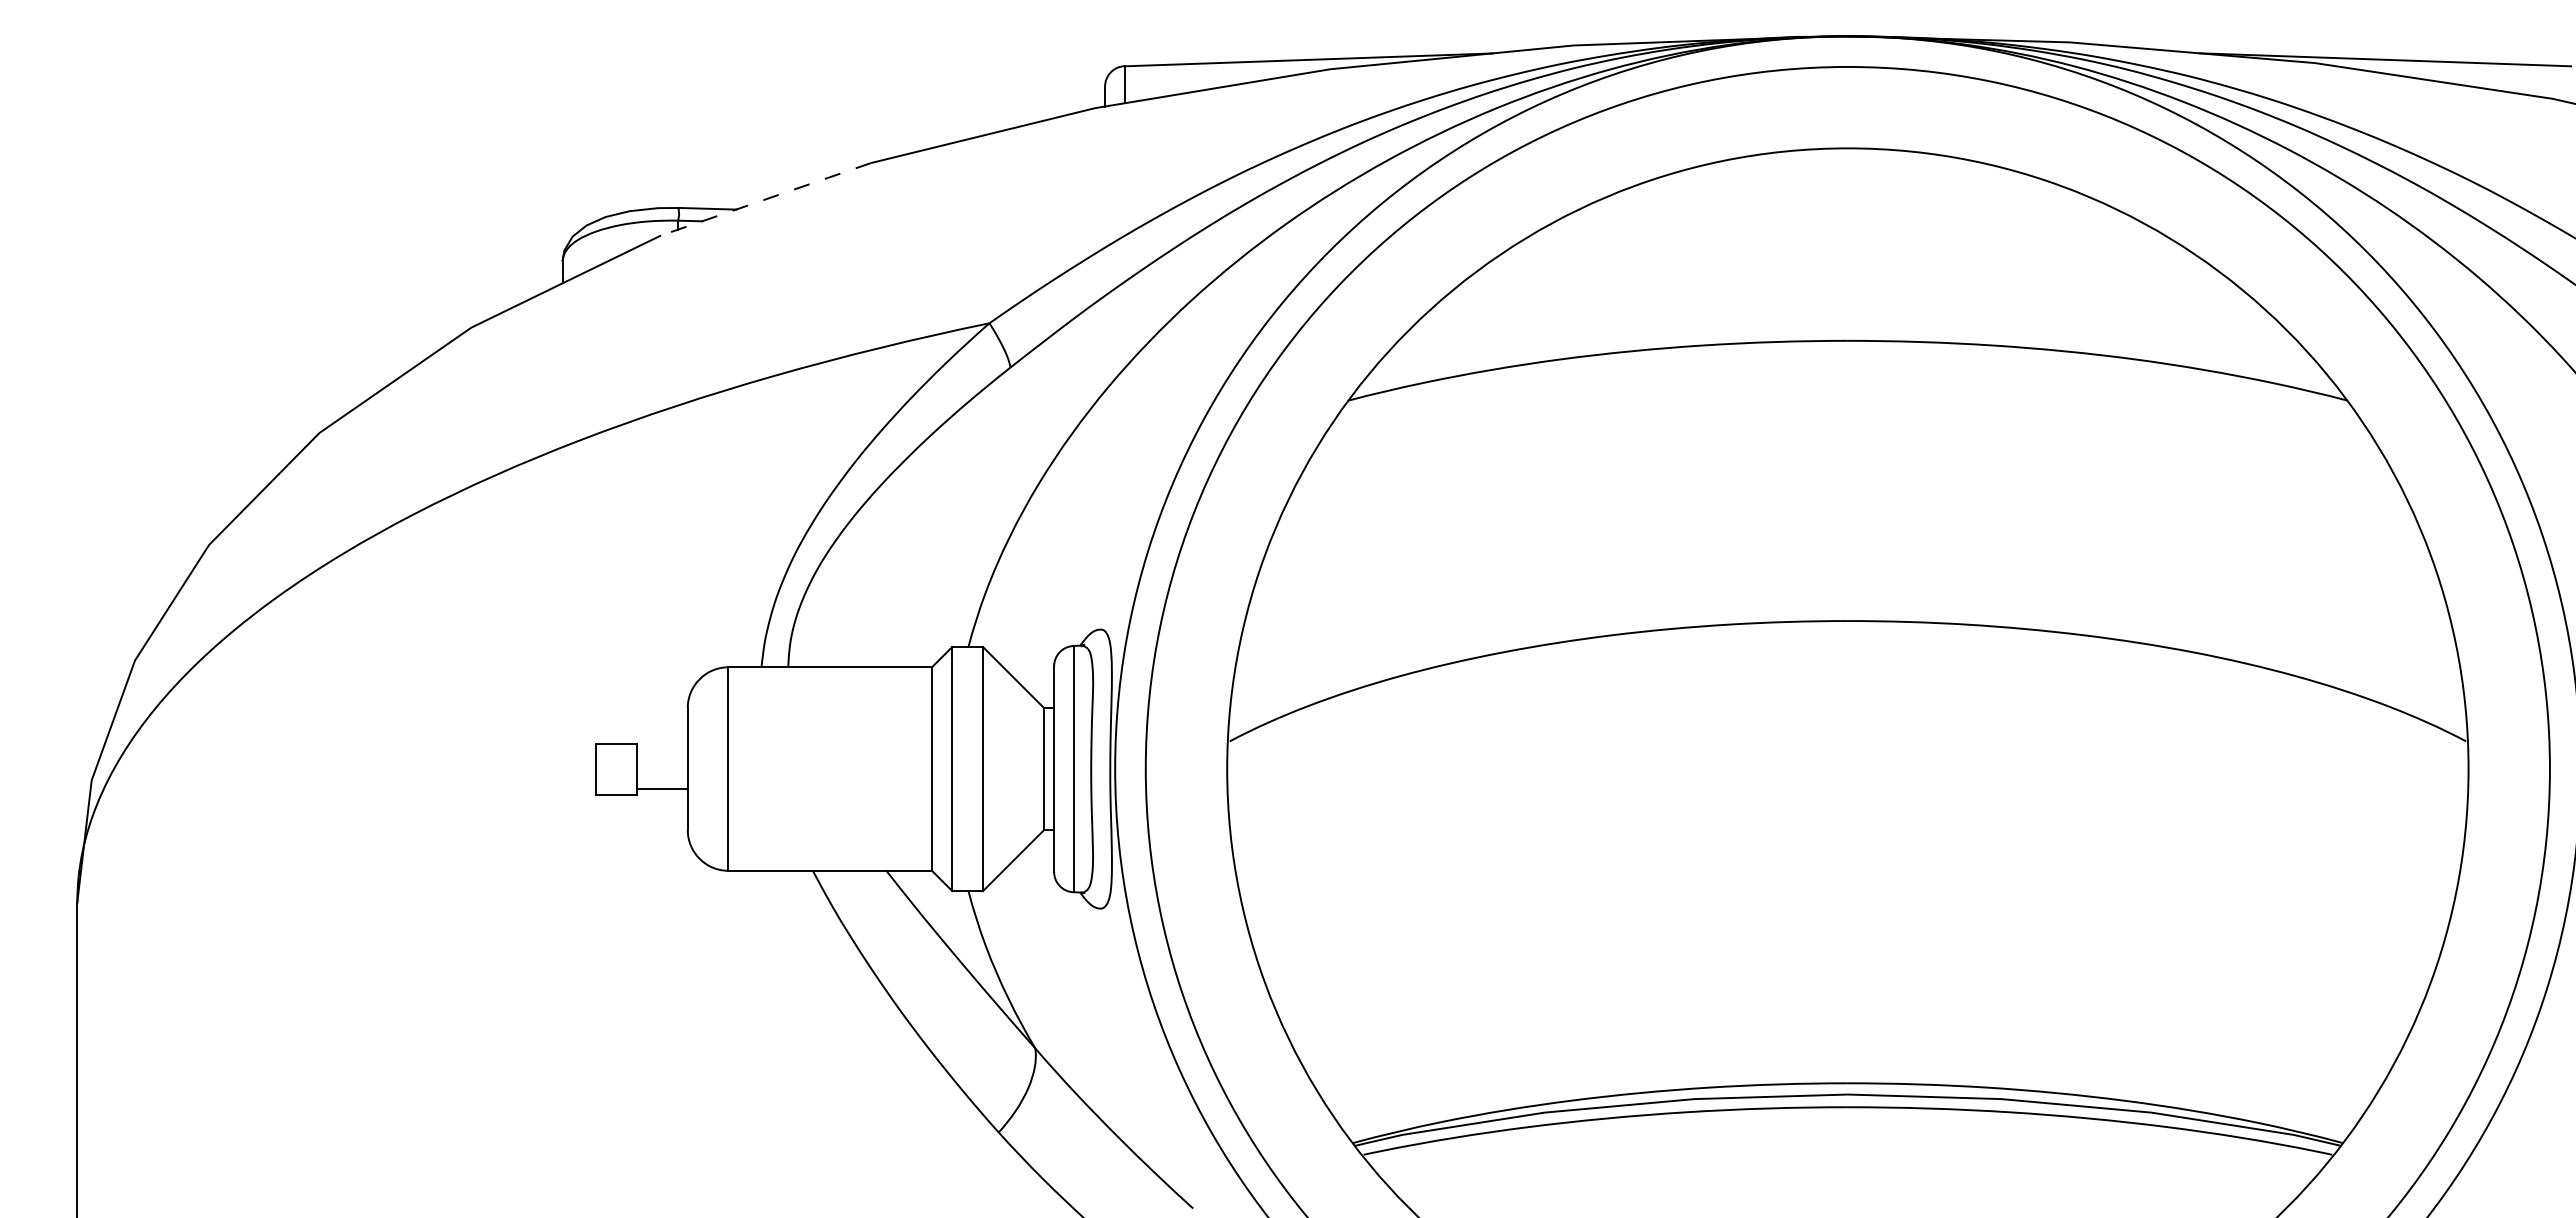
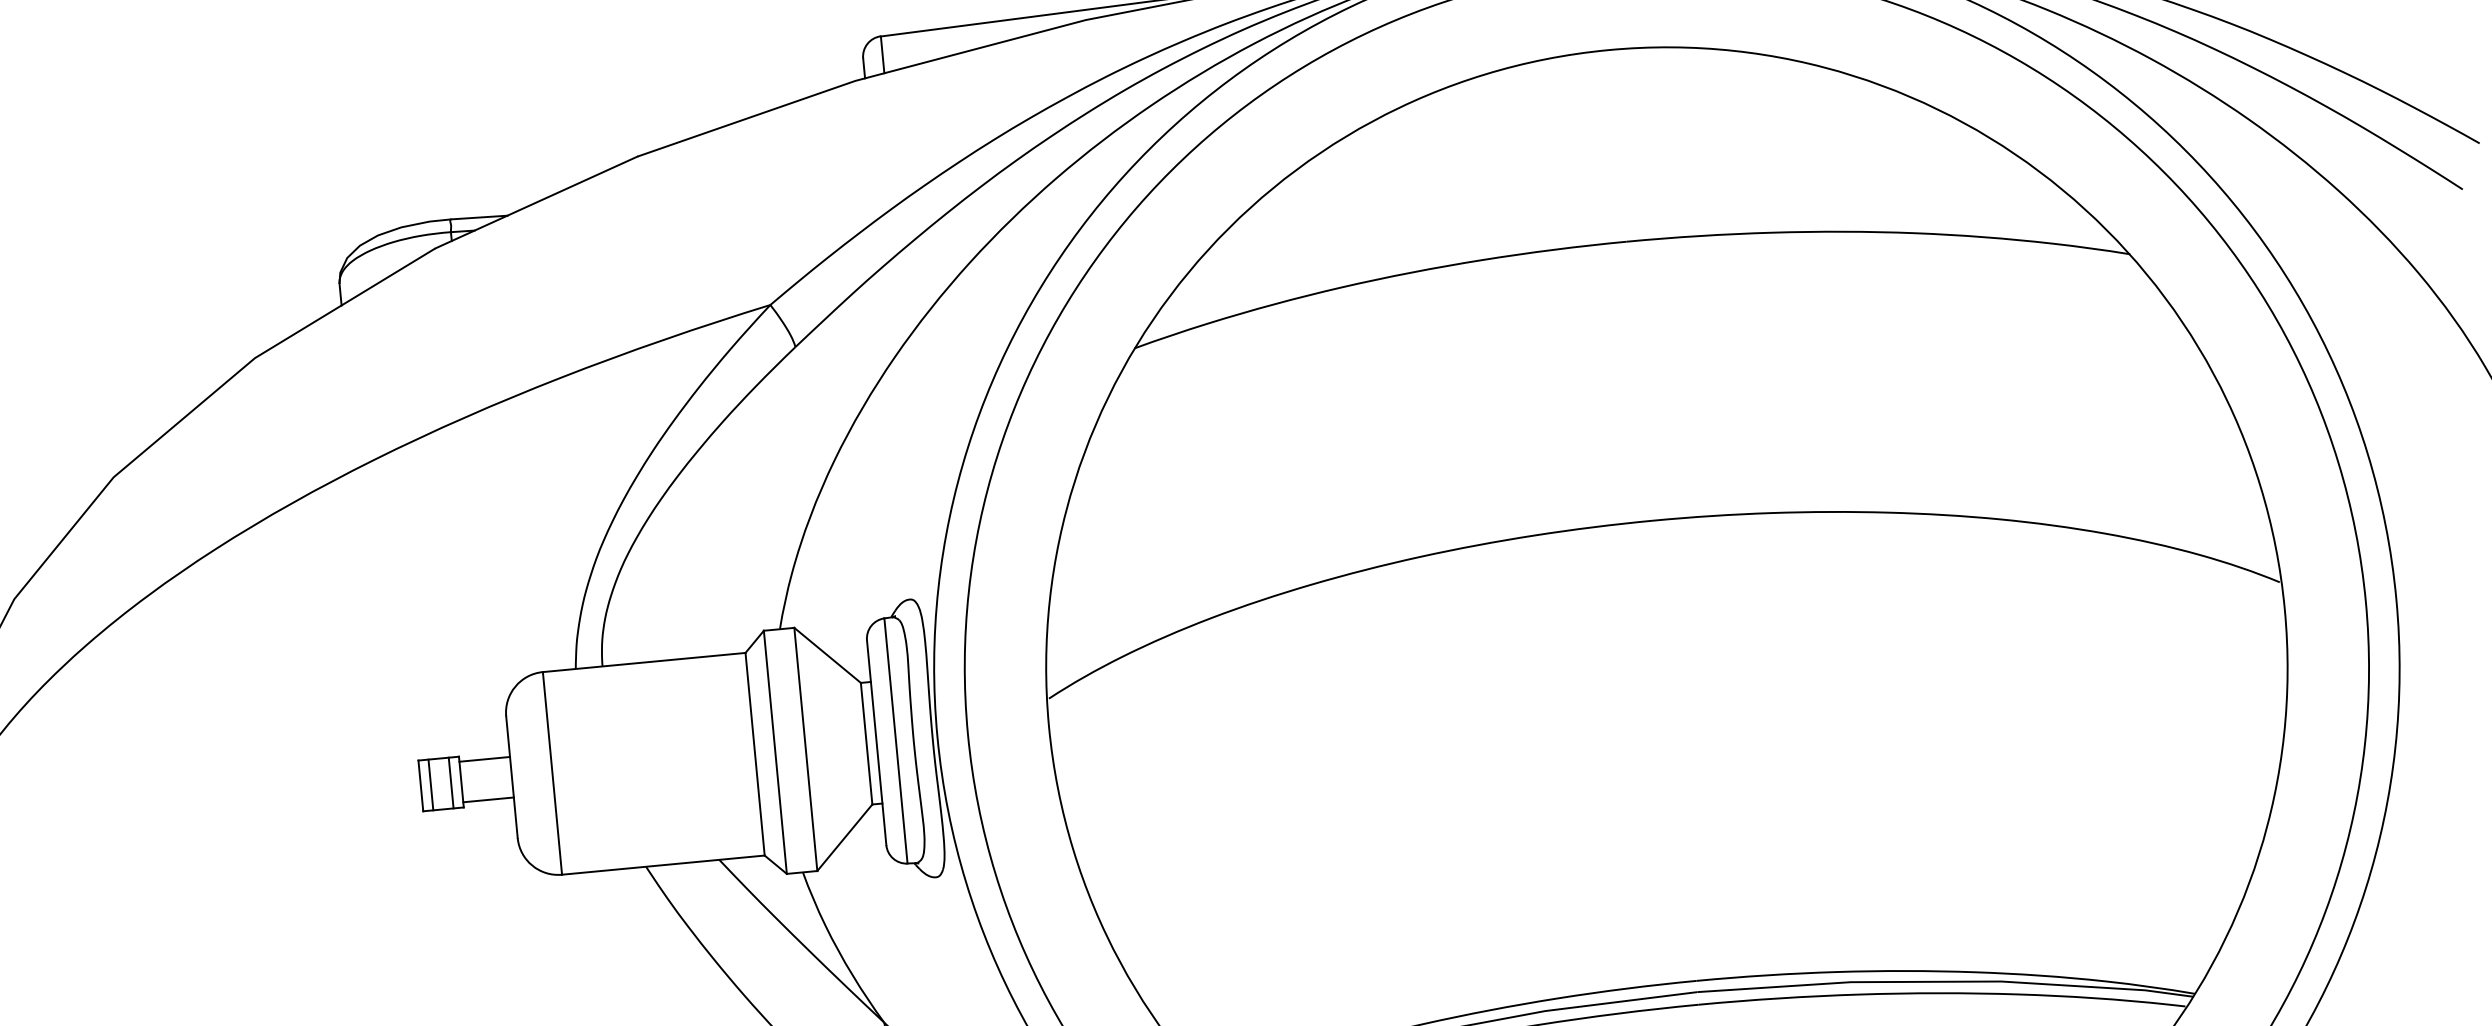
line: (765, 199) -> (535, 202), dashed -> solid
line: (661, 748) -> (483, 759), added
line: (606, 768) -> (430, 784), added
line: (626, 768) -> (450, 782), added

